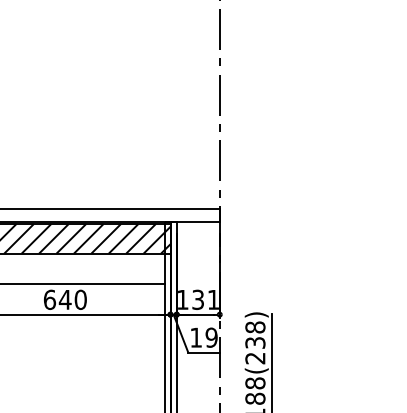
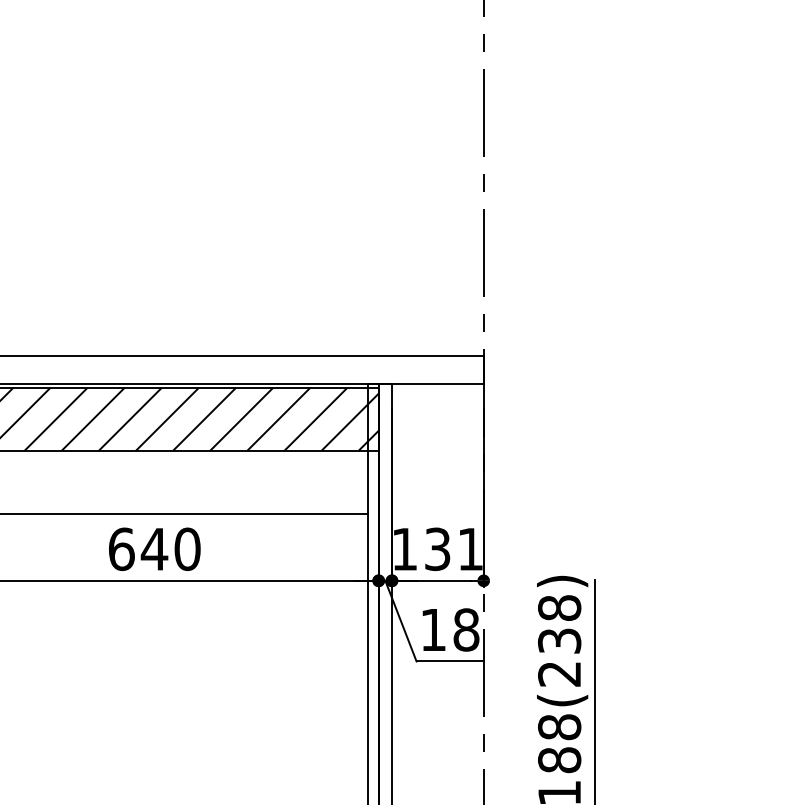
text: (211, 337) -> (466, 629), 19 -> 18

